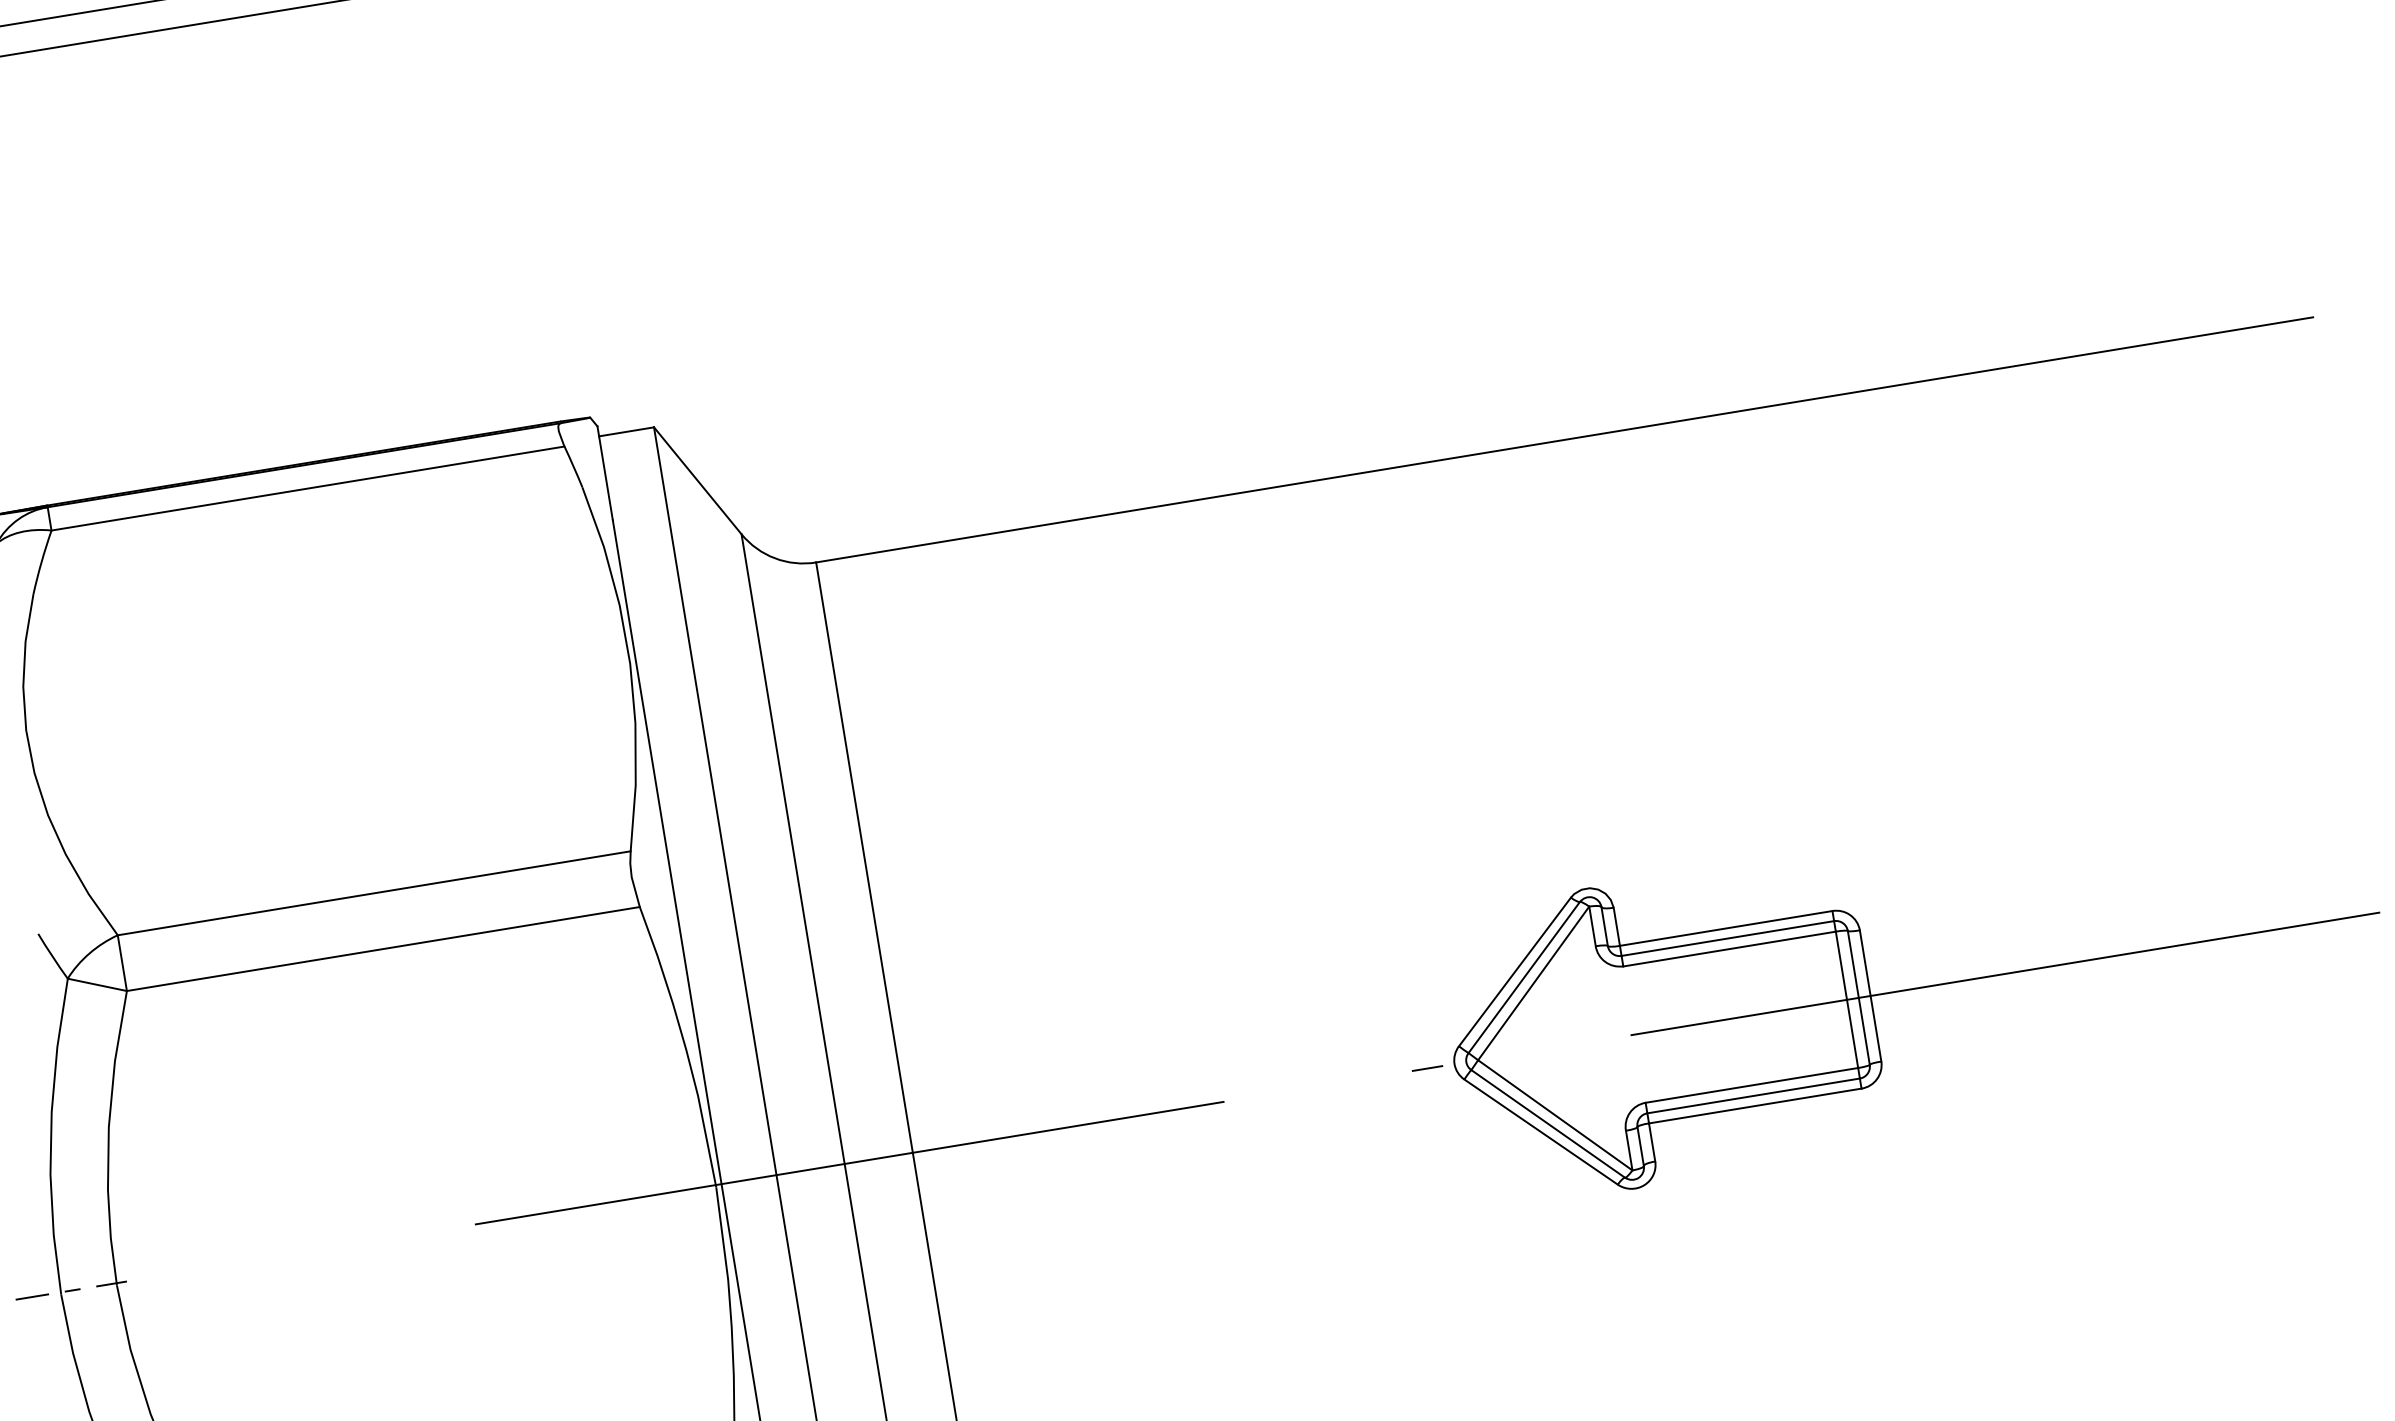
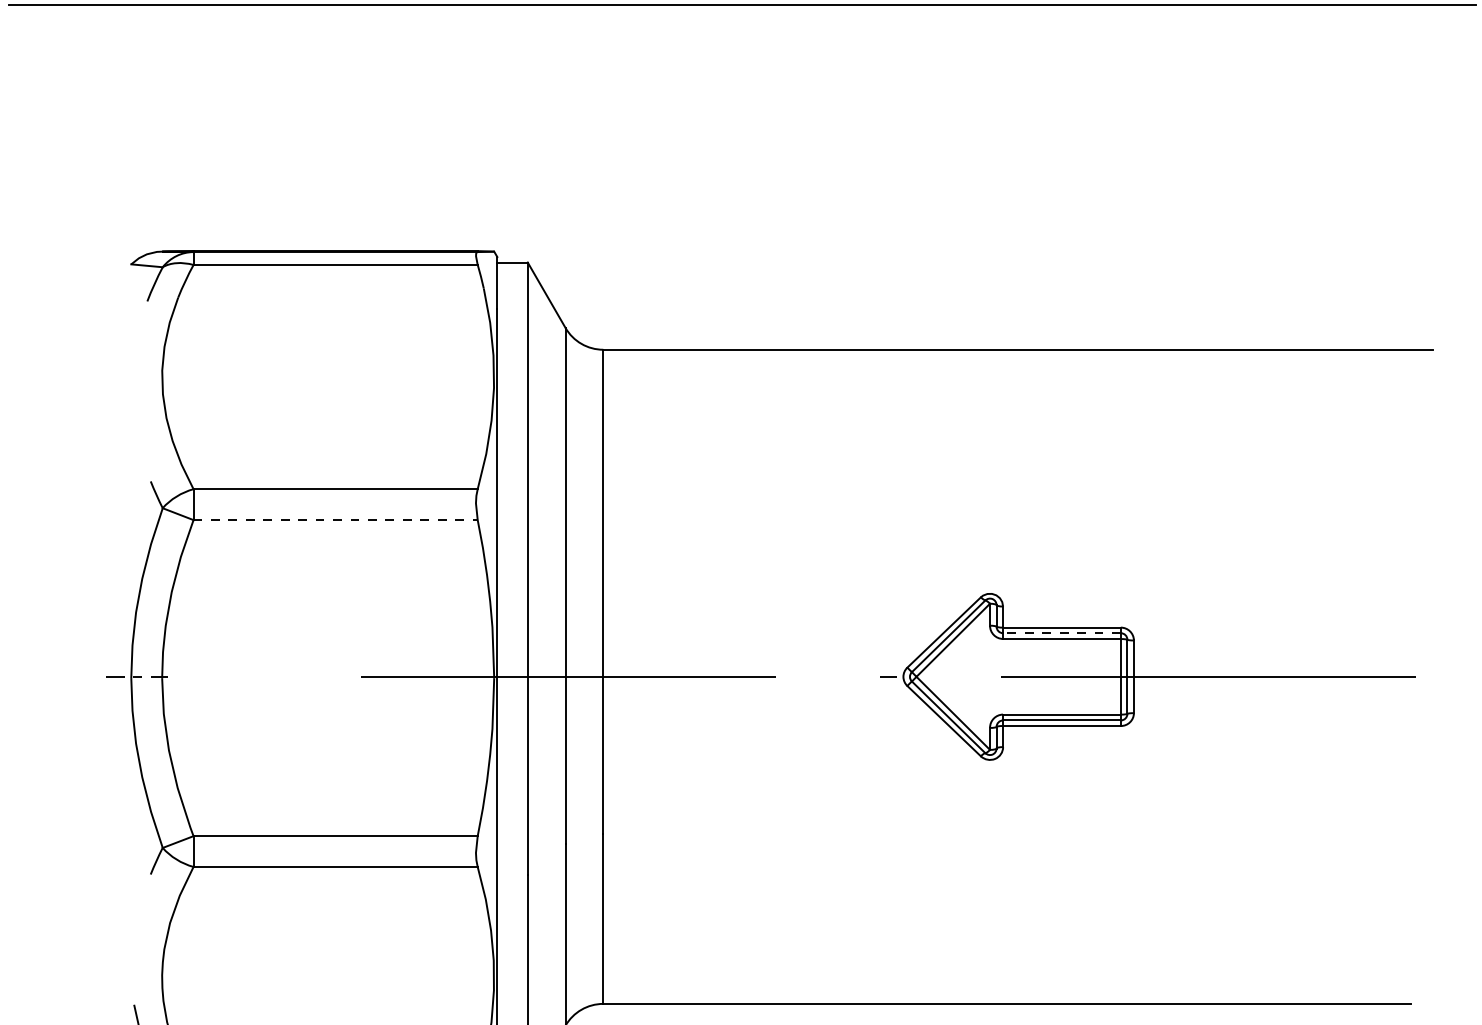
line: (1728, 938) -> (1062, 633), solid -> dashed
line: (385, 949) -> (336, 520), solid -> dashed

